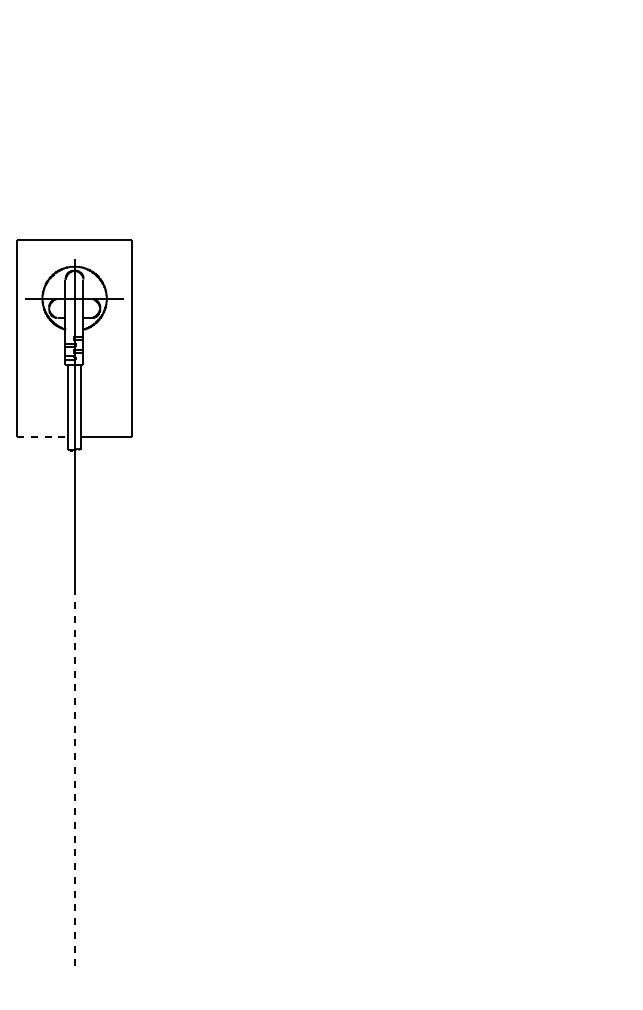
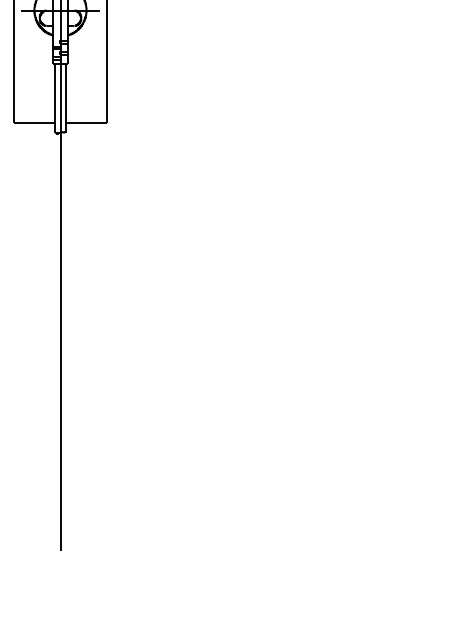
line: (42, 437) -> (34, 122), dashed -> solid
line: (74, 778) -> (60, 399), dashed -> solid

